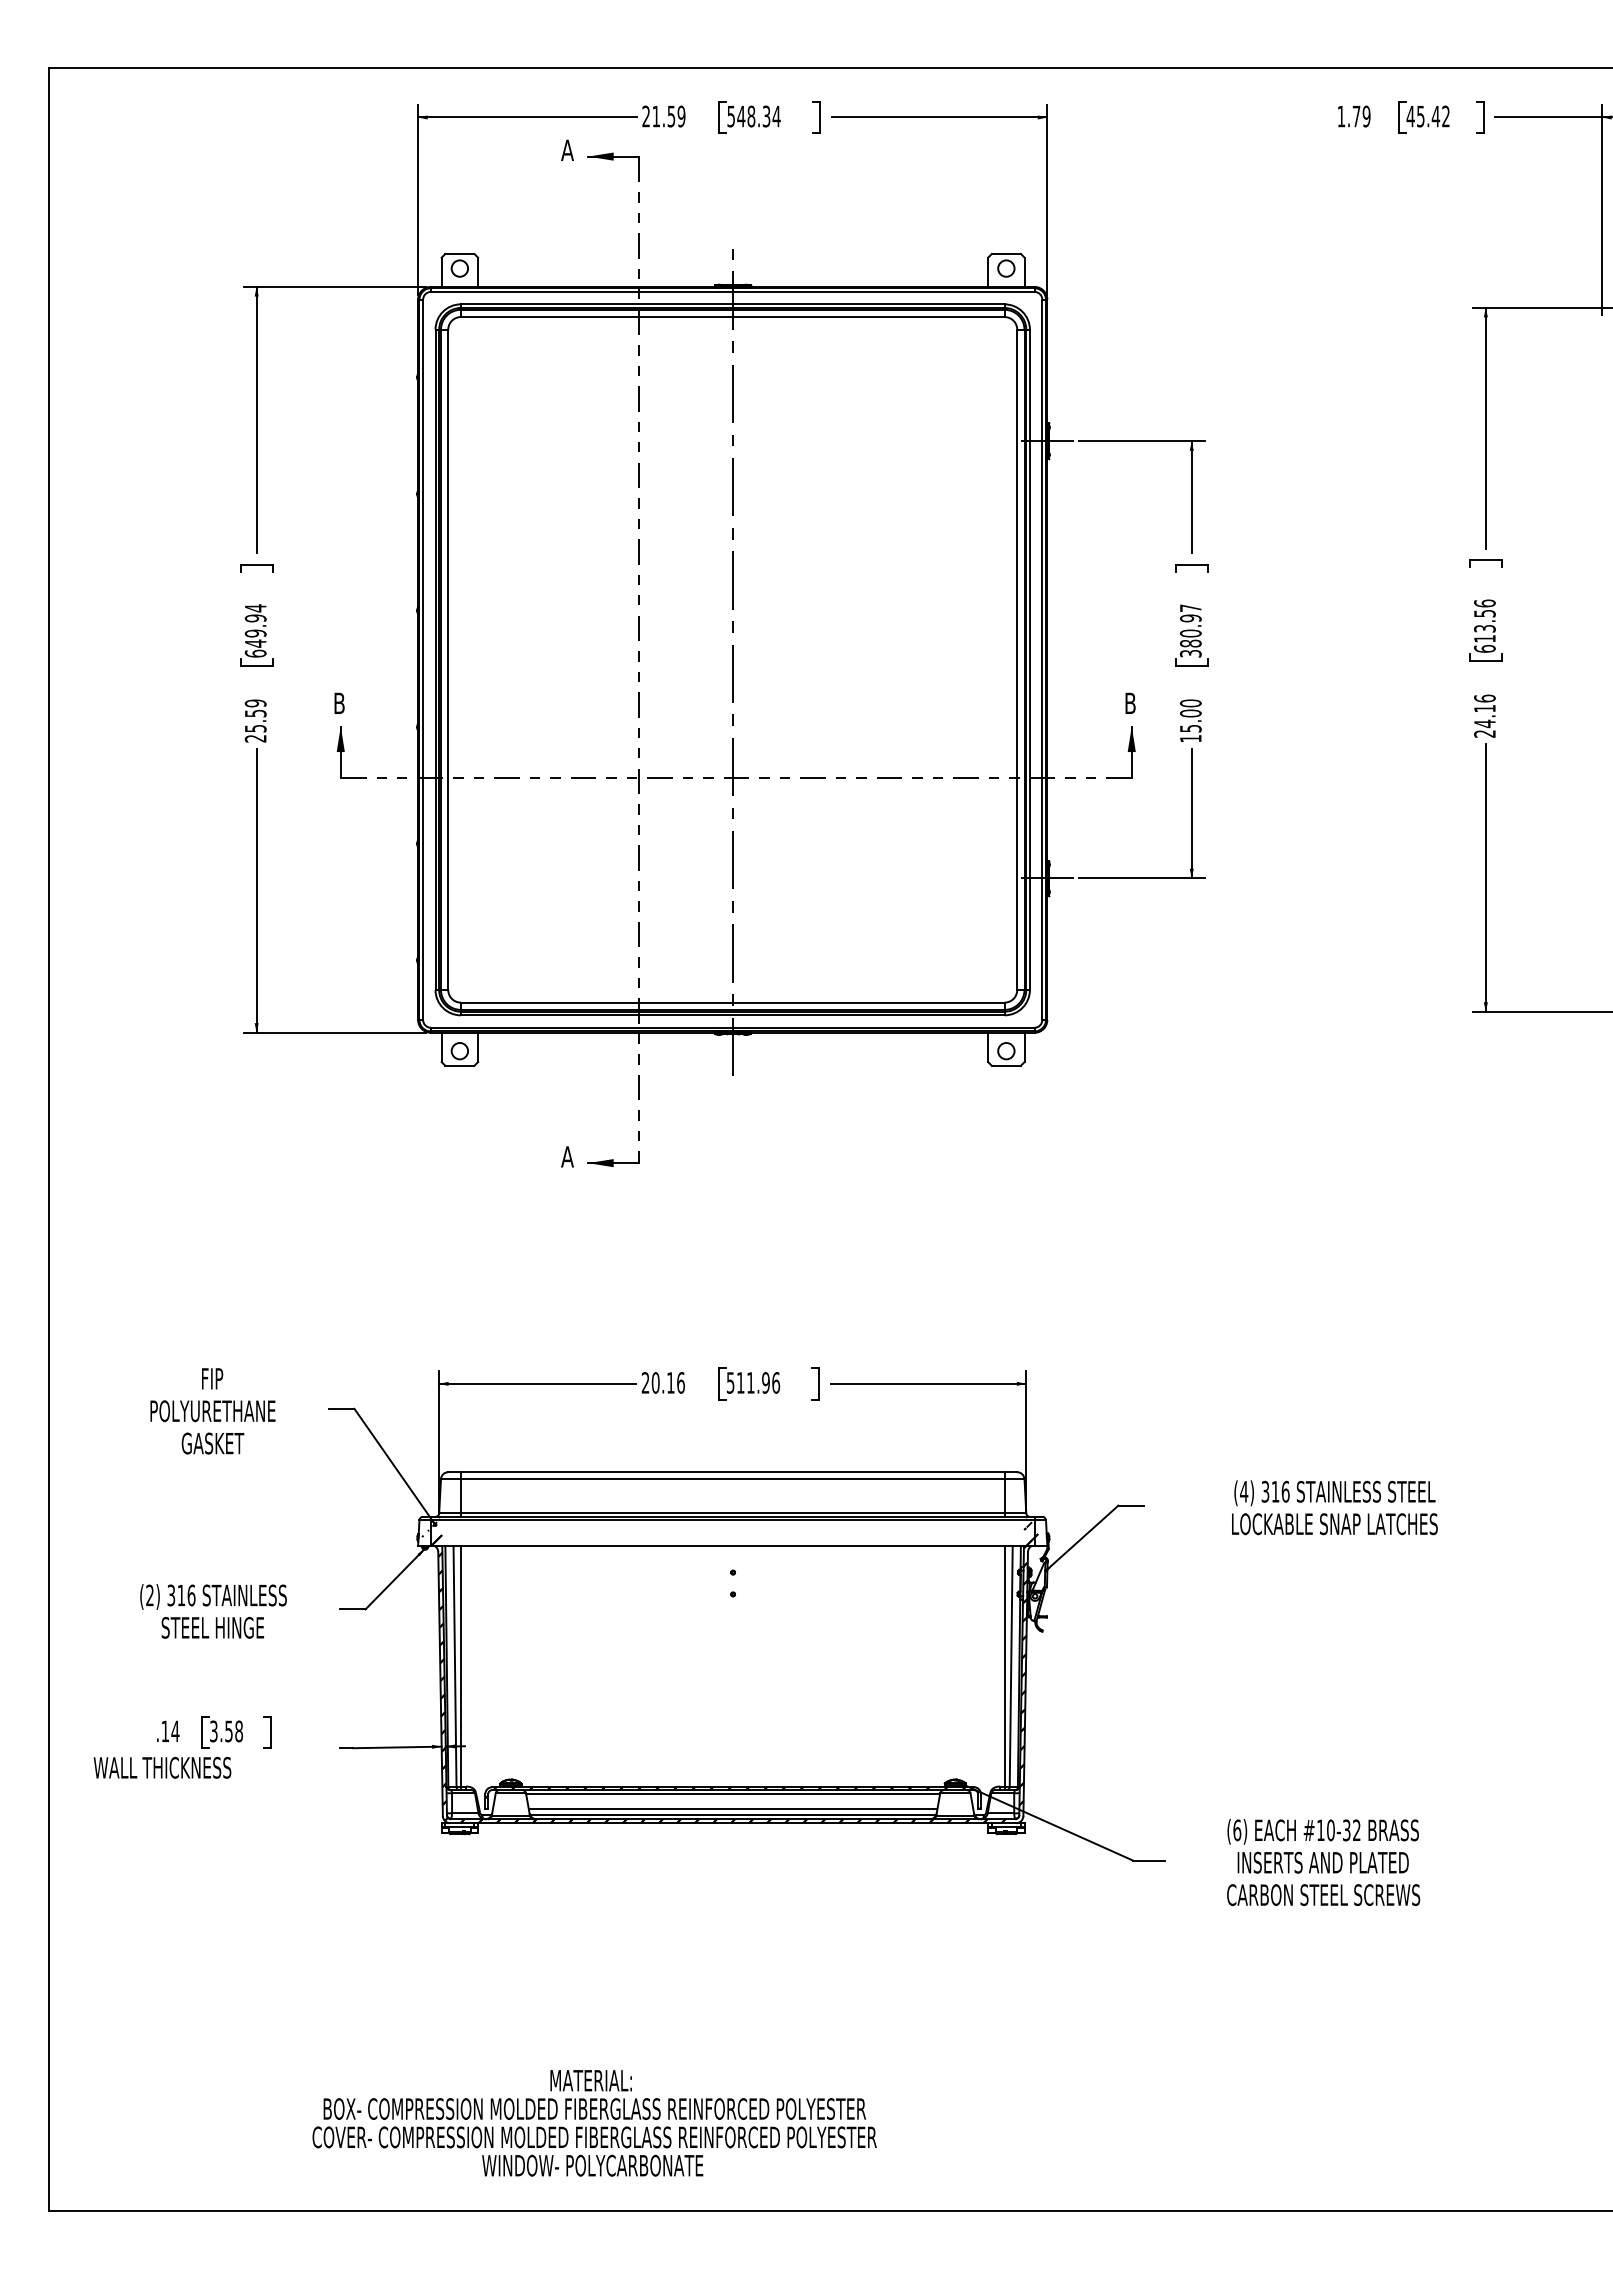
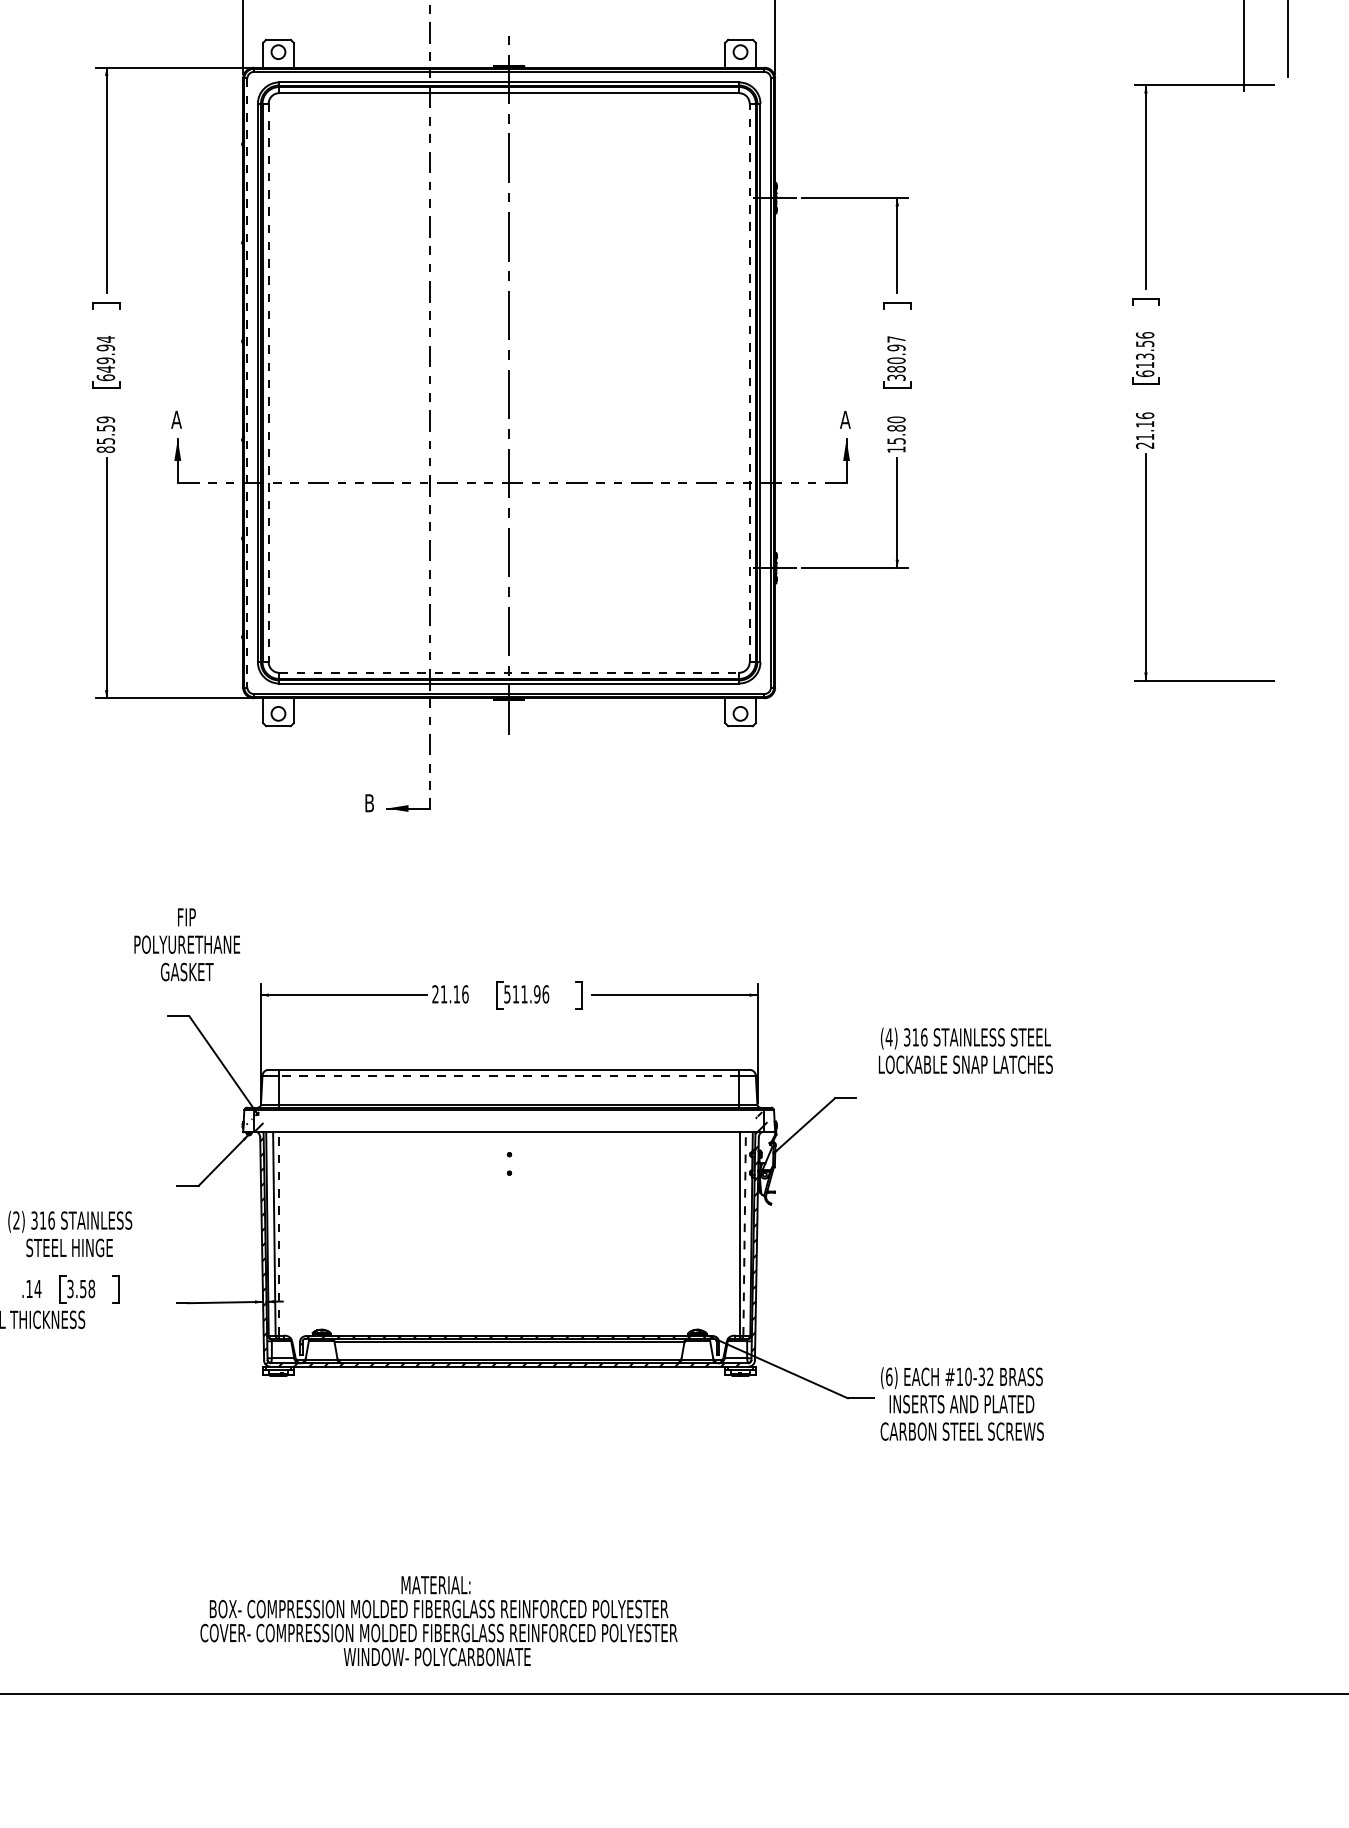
line: (1017, 659) -> (749, 382), solid -> dashed
line: (423, 660) -> (247, 383), solid -> dashed
line: (448, 660) -> (268, 383), solid -> dashed
text: (339, 702) -> (176, 419), B -> A
text: (1130, 702) -> (845, 419), B -> A
text: (1190, 713) -> (896, 428), 15.00 -> 15.80
text: (1484, 723) -> (1144, 436), 24.16 -> 21.16
text: (255, 738) -> (105, 449), 25.59 -> 85.59
line: (732, 1002) -> (508, 672), solid -> dashed
text: (567, 1156) -> (369, 802), A -> B
text: (655, 1382) -> (443, 993), 20.16 -> 21.16
text: (212, 1411) -> (186, 944), moved
line: (732, 1479) -> (508, 1076), solid -> dashed
text: (1334, 1507) -> (965, 1050), moved
text: (213, 1611) -> (70, 1234), moved
line: (461, 1665) -> (279, 1233), solid -> dashed
line: (1011, 1665) -> (744, 1233), solid -> dashed
hatch: (733, 1675) -> (509, 1241), removed
hatch: (732, 1798) -> (508, 1345), removed
line: (732, 1809) -> (508, 1355), removed
text: (1323, 1862) -> (962, 1404), moved
text: (594, 2123) -> (438, 1621), moved

